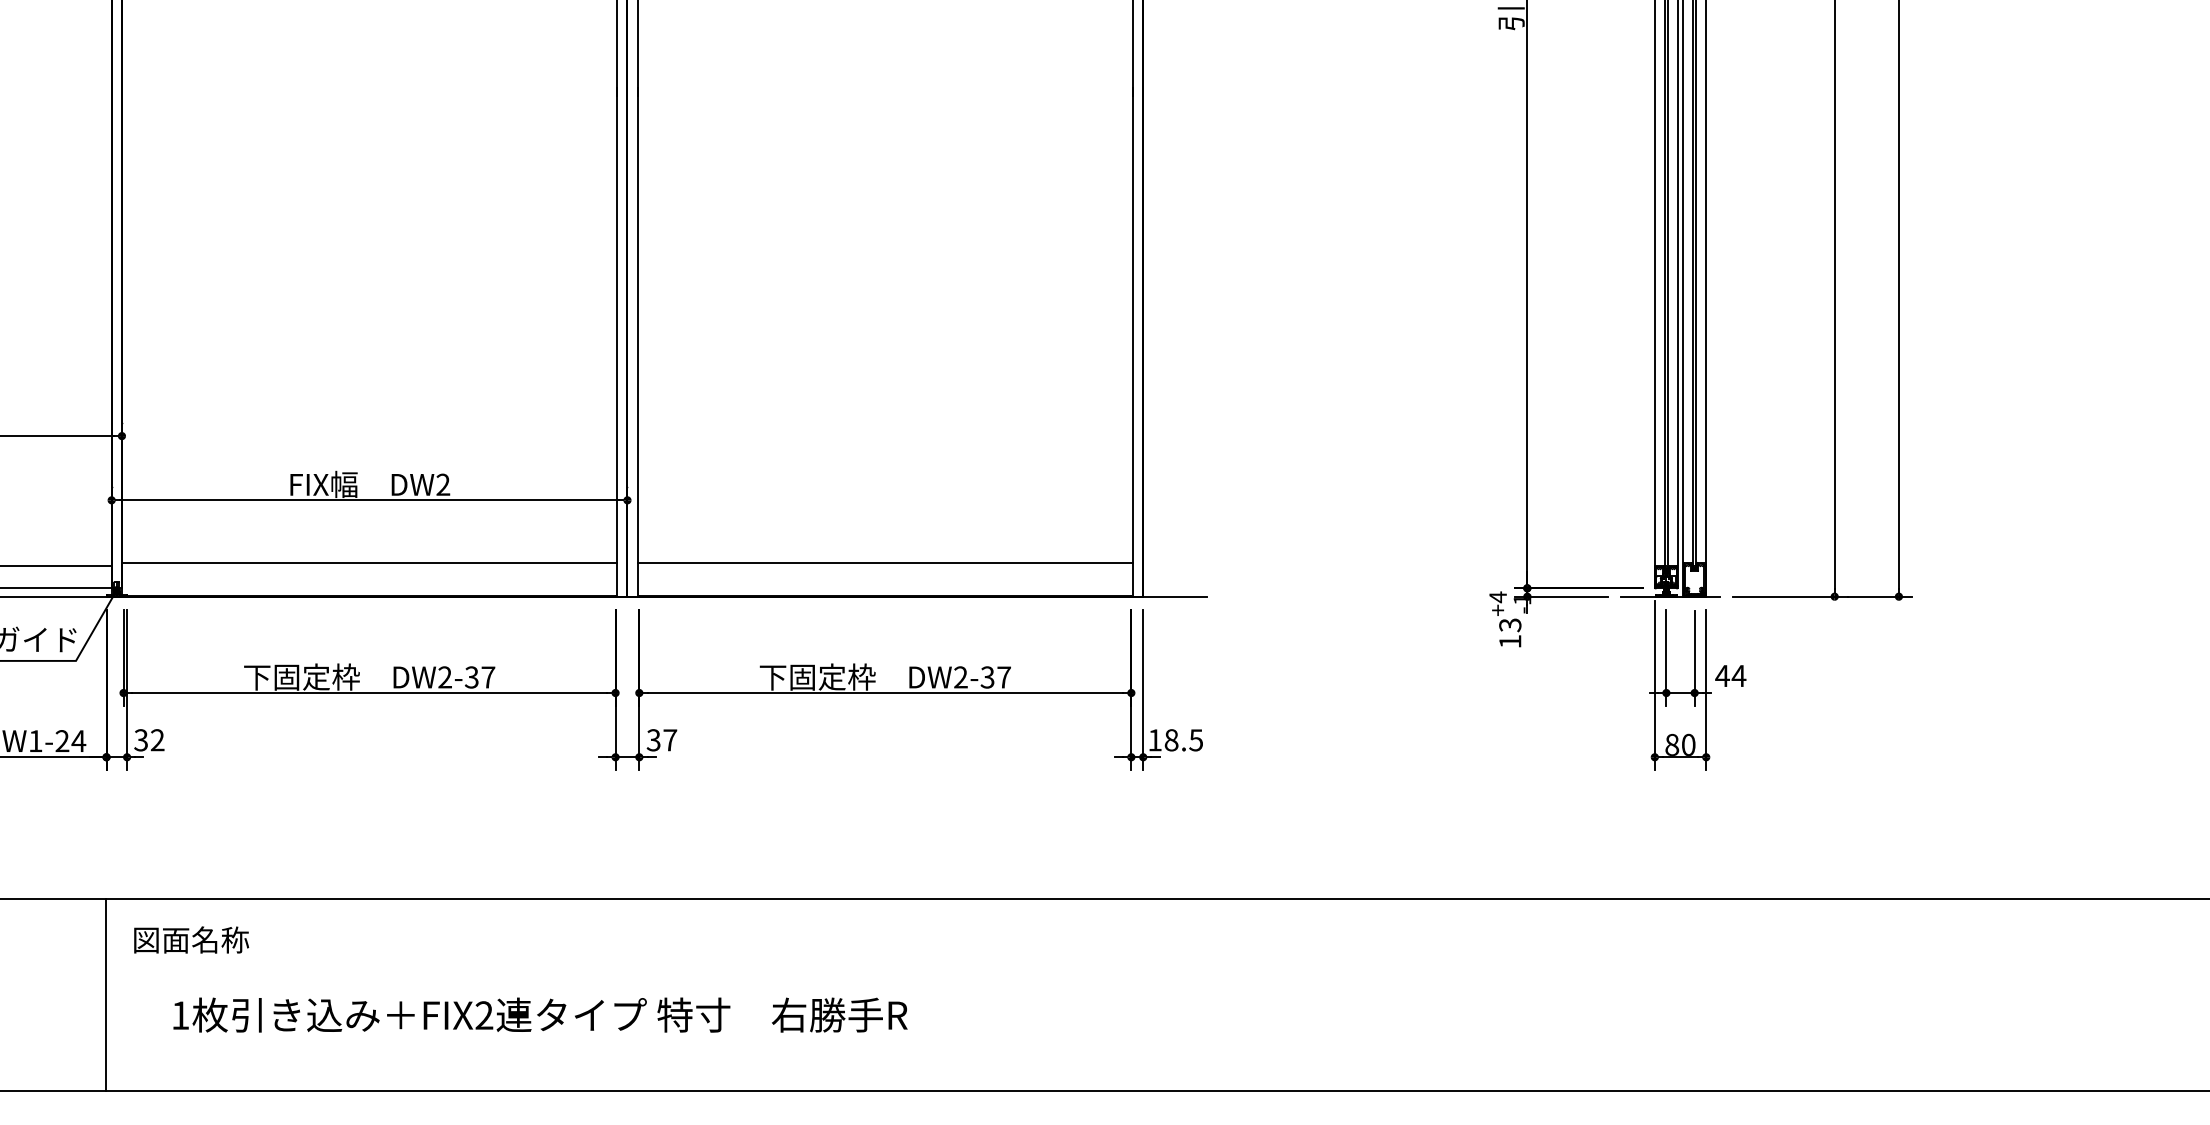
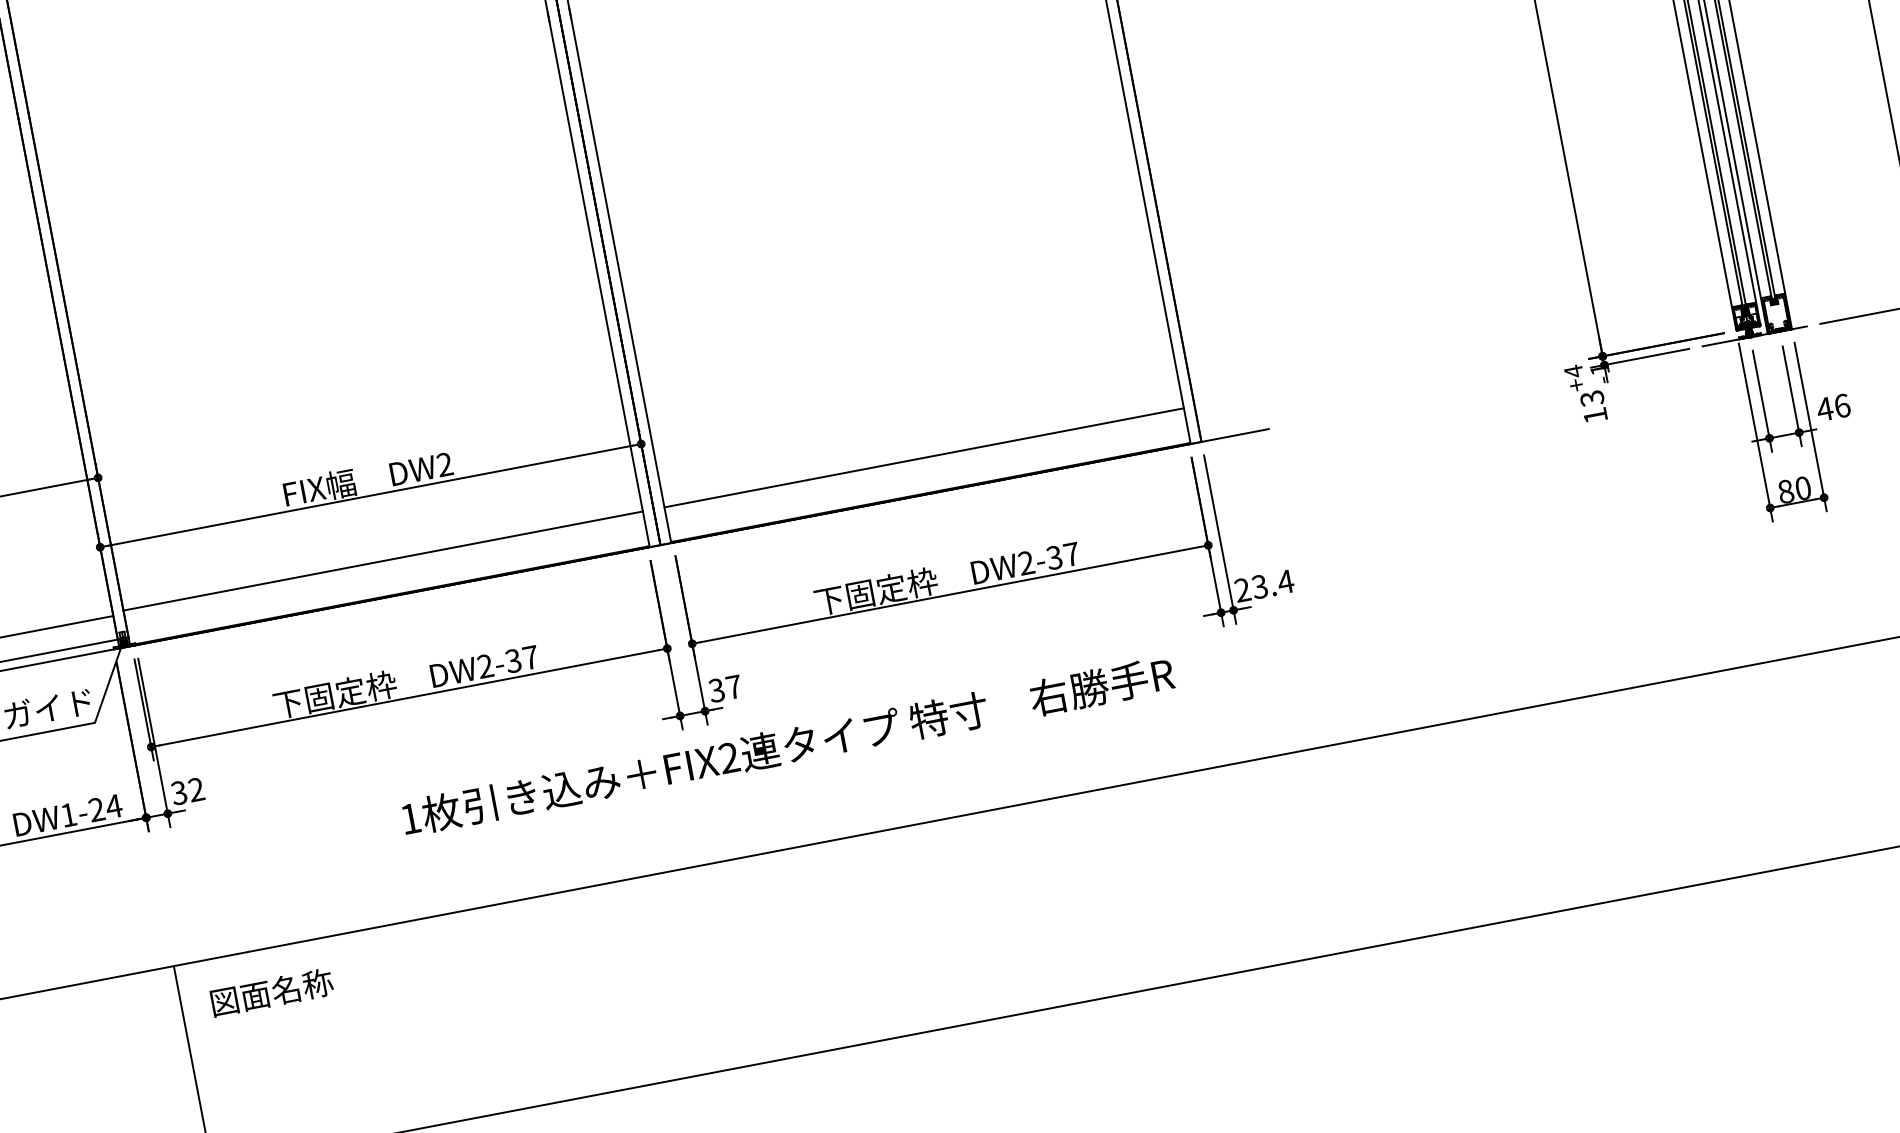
text: (1738, 675) -> (1841, 405), 44 -> 46
text: (1175, 740) -> (1264, 586), 18.5 -> 23.4
text: (540, 1014) -> (787, 745), moved

